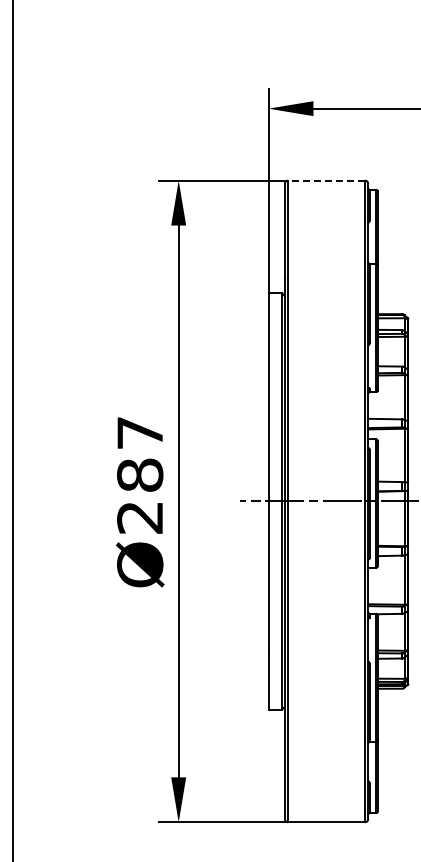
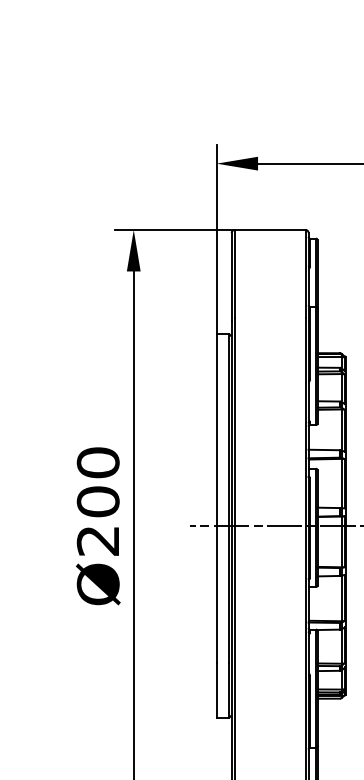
line: (326, 180) -> (270, 229), dashed -> solid
text: (140, 453) -> (98, 481), Ø287 -> Ø200

